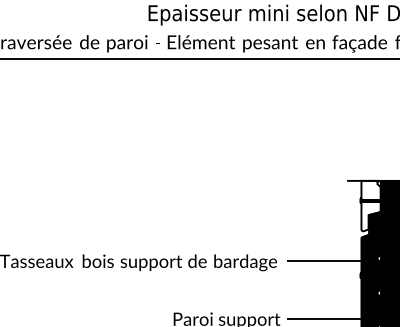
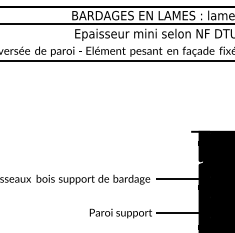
fill: (369, 206) -> (204, 146), added

